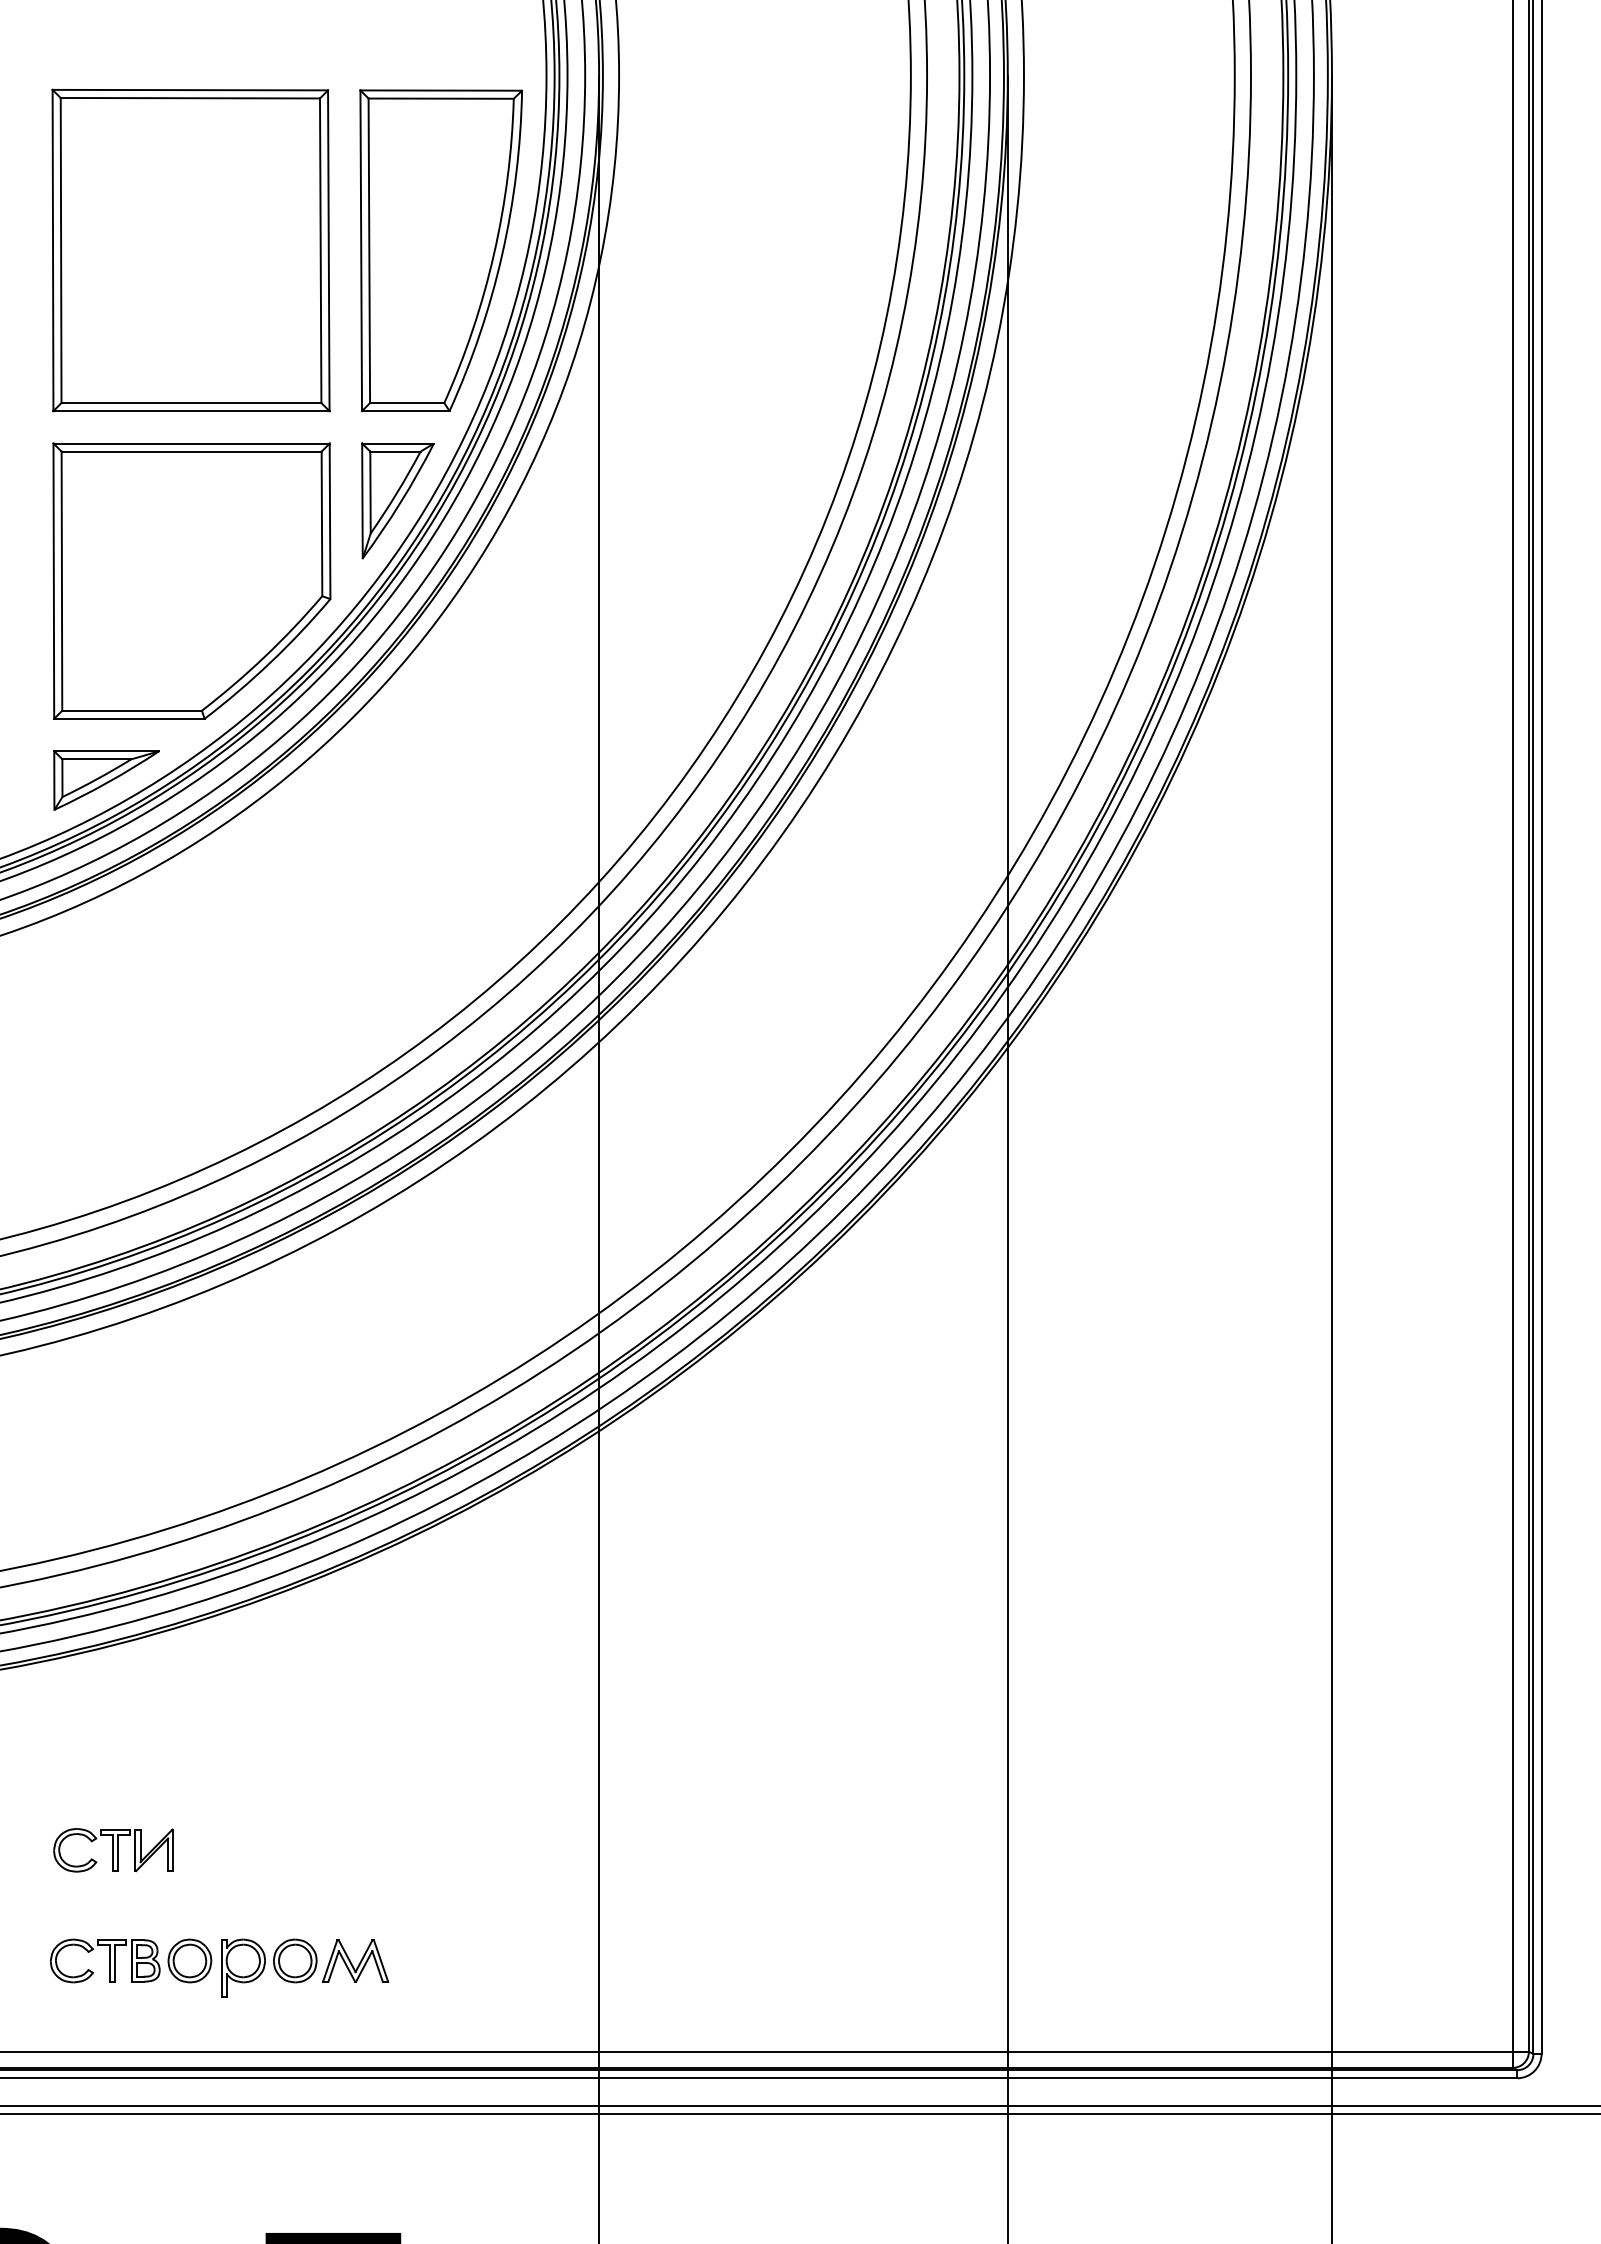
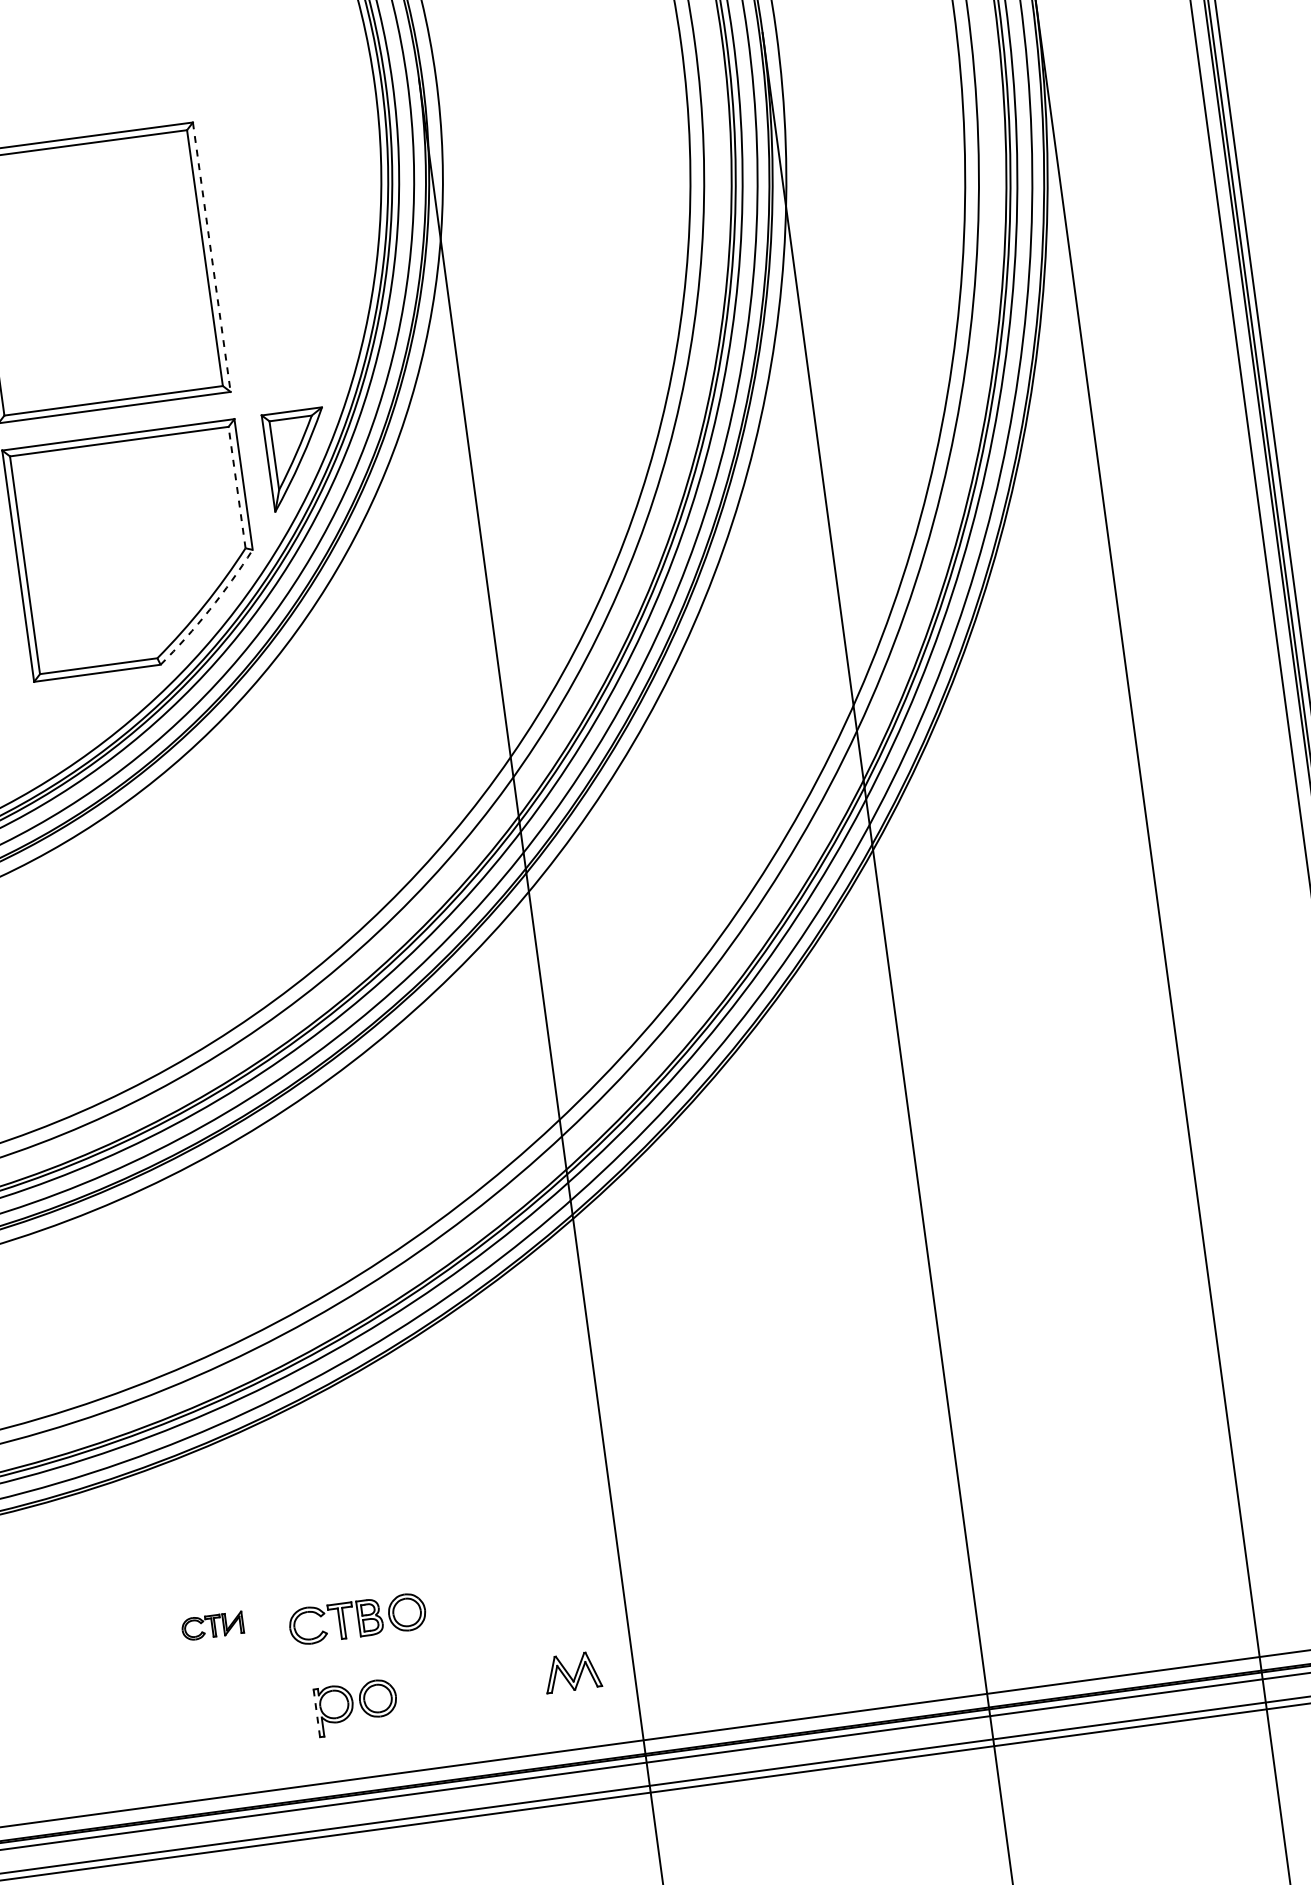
part: (440, 250) -> (305, 244), removed
line: (328, 251) -> (211, 257), solid -> dashed
line: (321, 523) -> (236, 487), solid -> dashed
arc: (270, 662) -> (209, 609), solid -> dashed
part: (106, 780) -> (85, 727), removed
part: (113, 1850) -> (212, 1626), size x0.6
part: (130, 1960) -> (357, 1618), moved
part: (355, 1960) -> (572, 1671), moved
line: (221, 1968) -> (316, 1713), solid -> dashed

